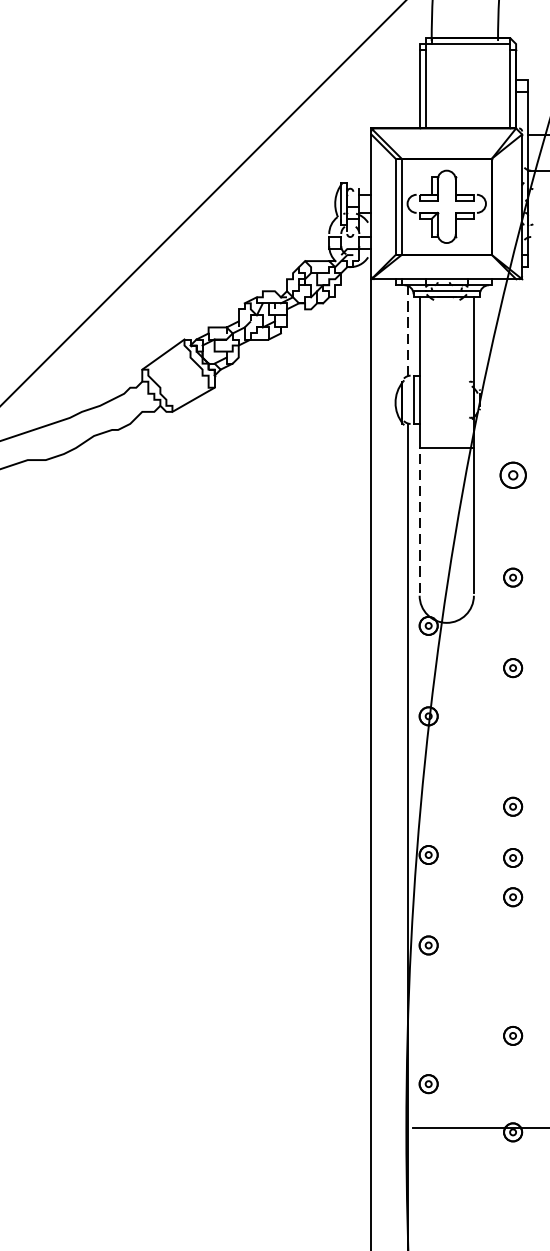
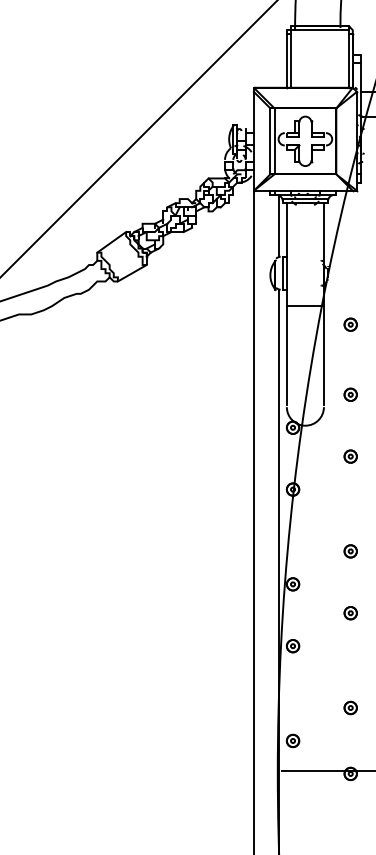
line: (407, 329) -> (278, 225), dashed -> solid
part: (512, 474) -> (350, 324), size x0.71
line: (419, 520) -> (286, 355), dashed -> solid
part: (512, 858) -> (350, 586), removed

